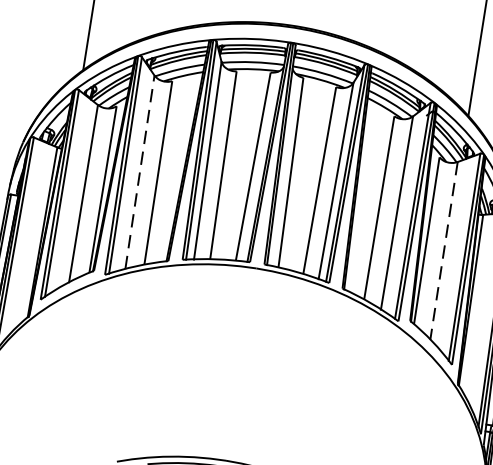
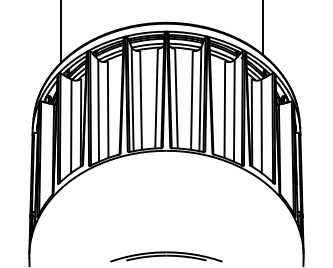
line: (139, 171) -> (98, 110), dashed -> solid
line: (443, 250) -> (261, 126), dashed -> solid

